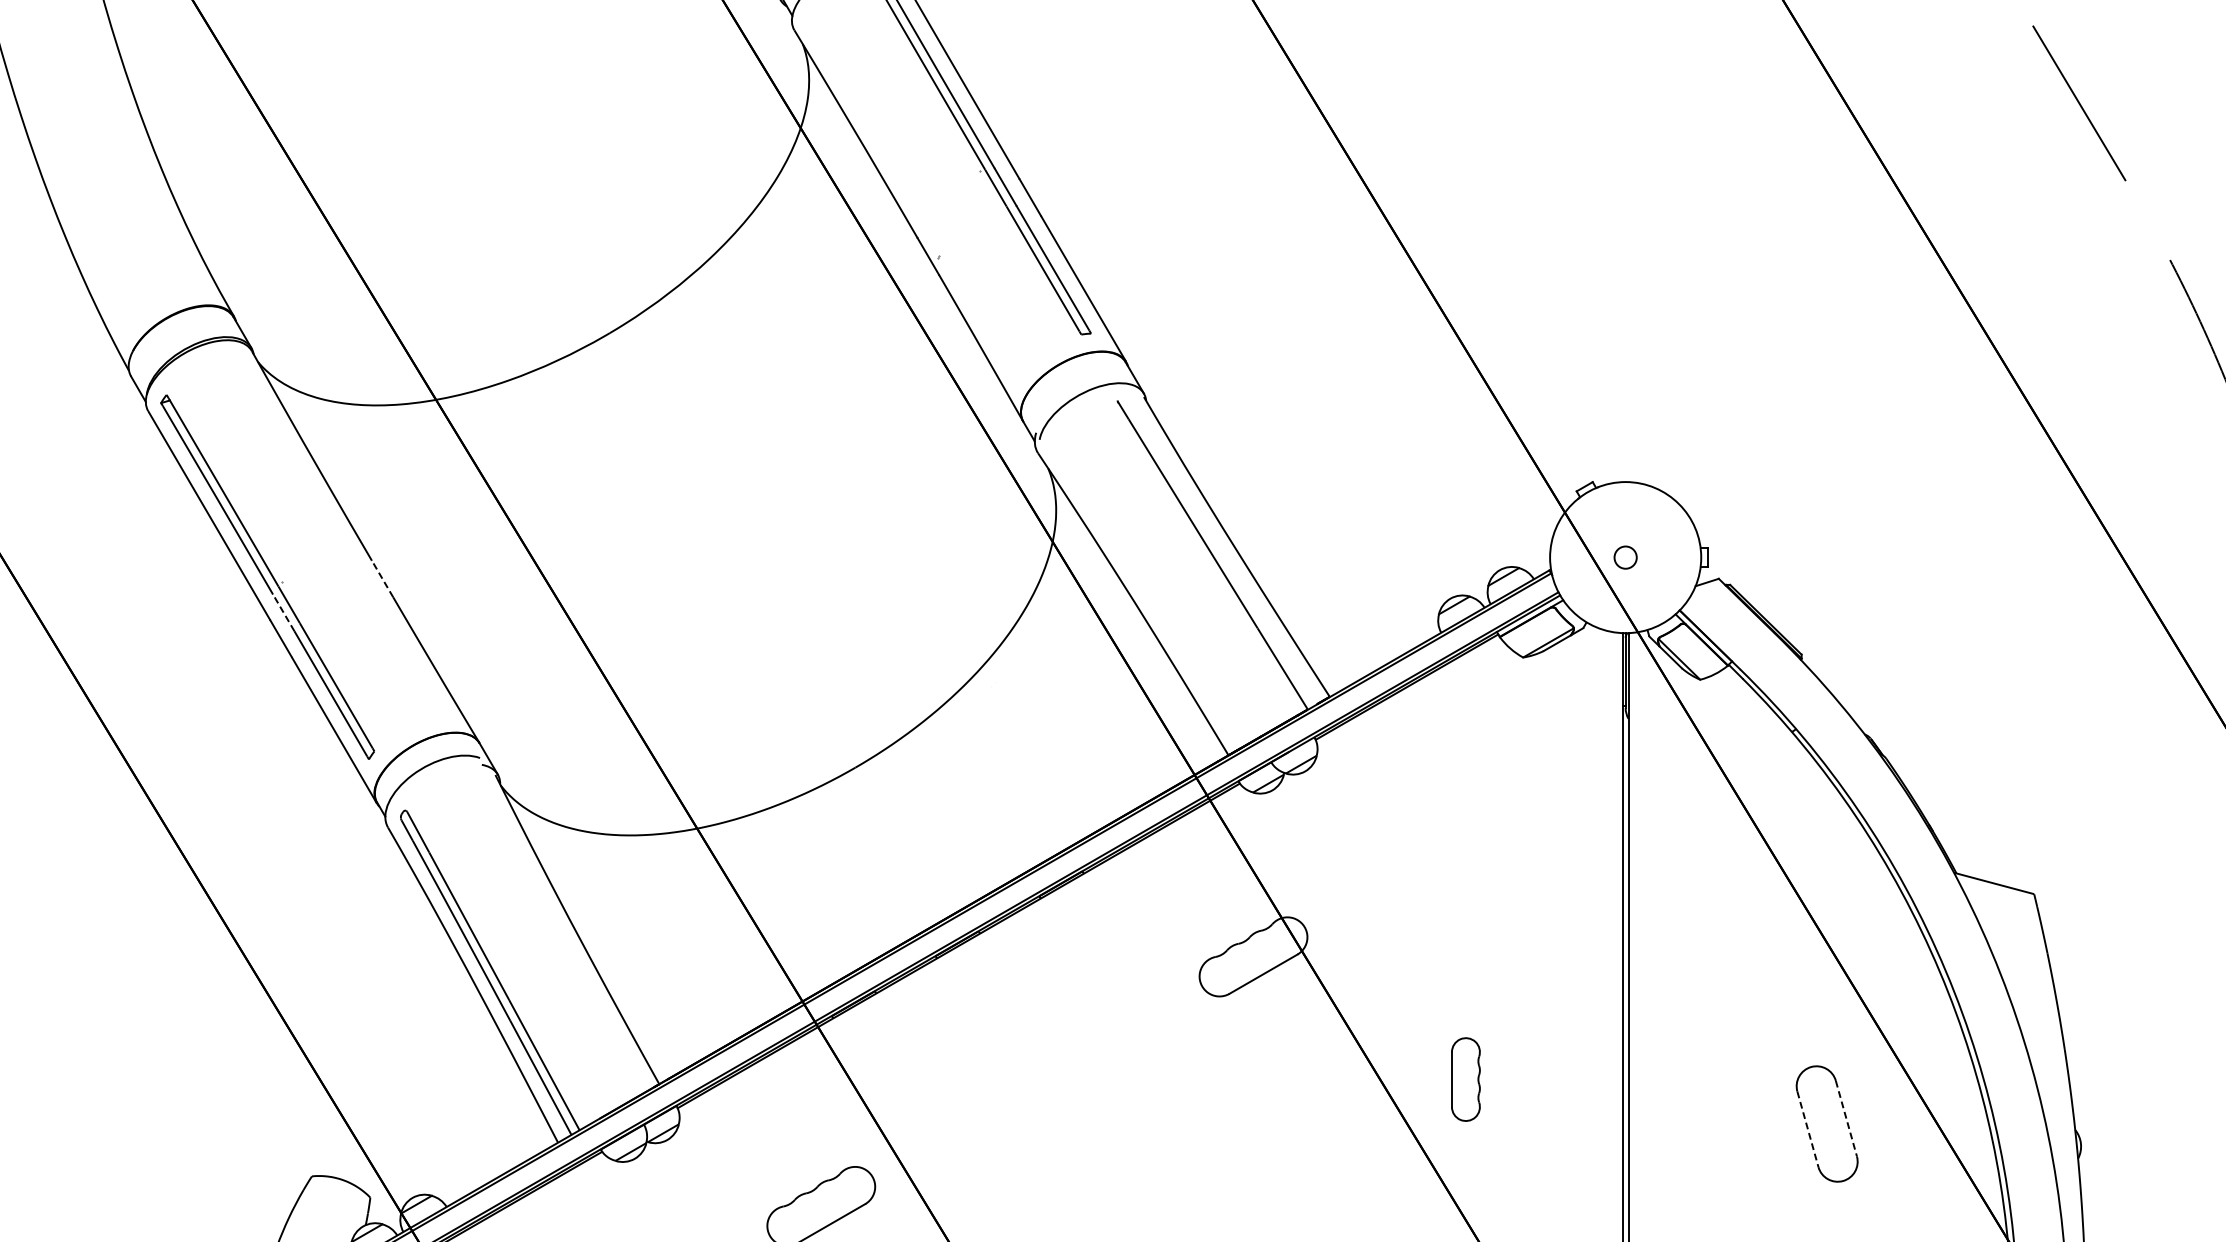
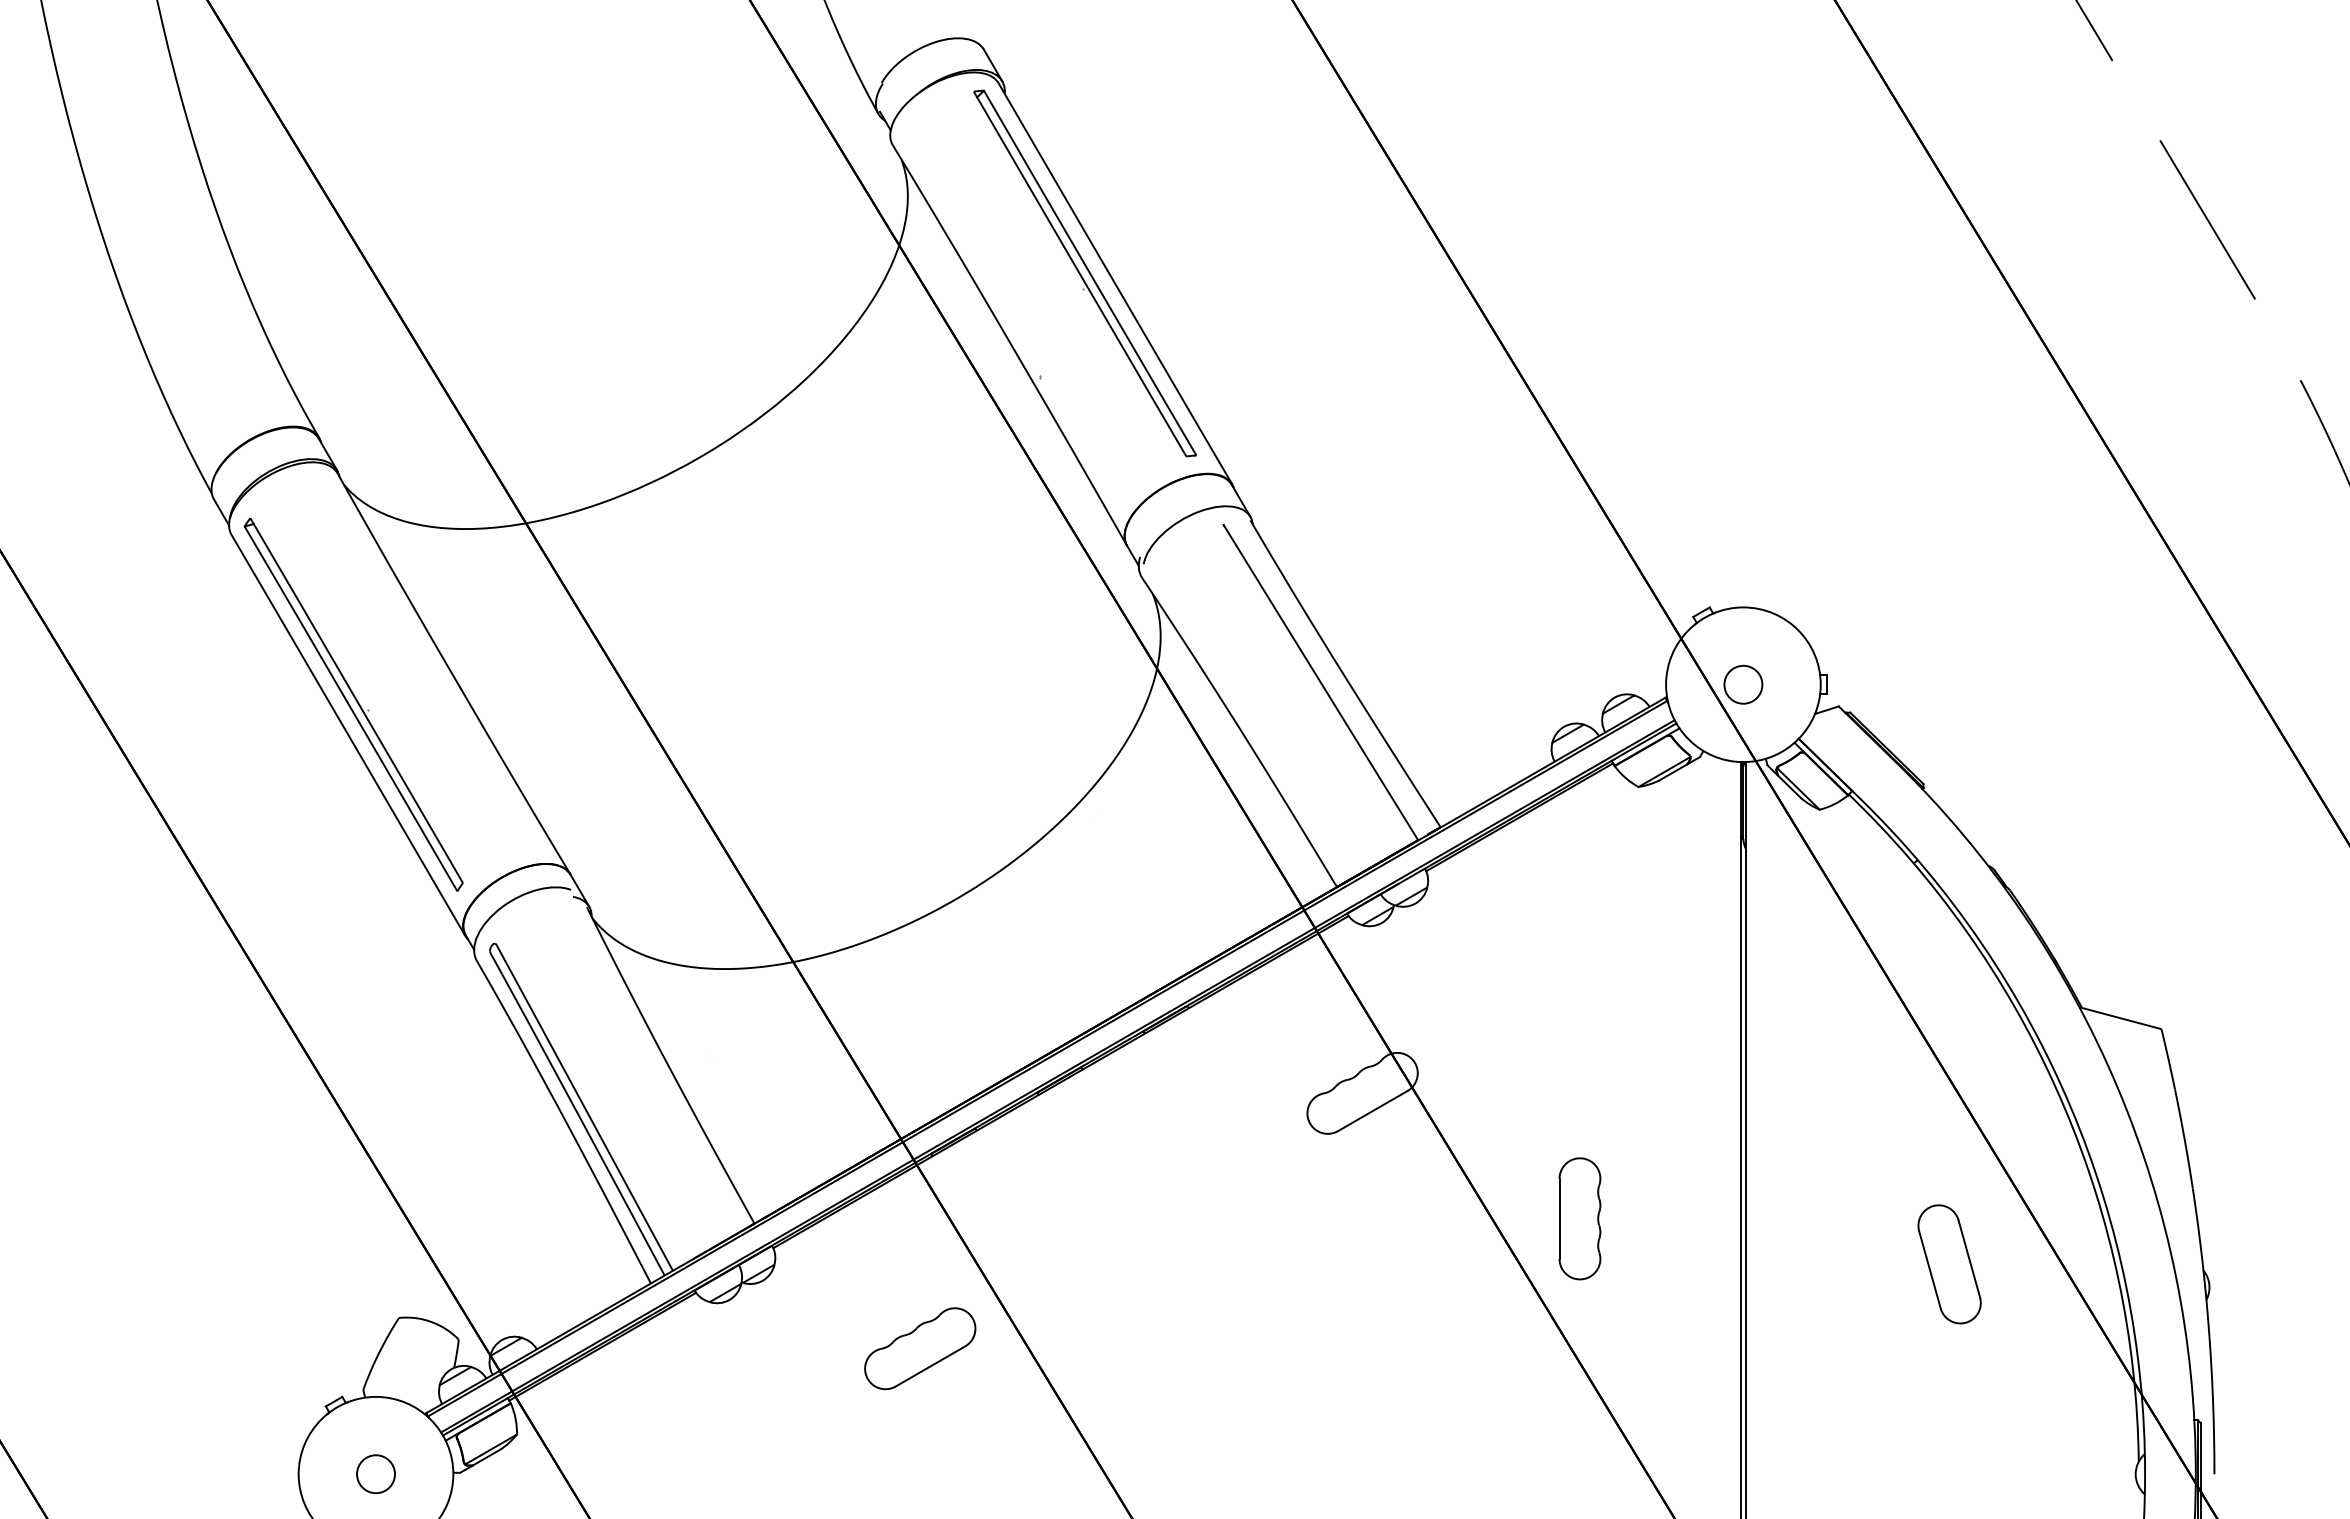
circle: (1625, 557) -> (1743, 684), size x1.67
line: (382, 578) -> (471, 706), dashed -> solid
line: (284, 613) -> (370, 741), dashed -> solid
part: (1465, 1079) -> (1579, 1218), size x1.43
line: (1846, 1119) -> (1969, 1259), dashed -> solid
line: (1808, 1130) -> (1930, 1270), dashed -> solid

